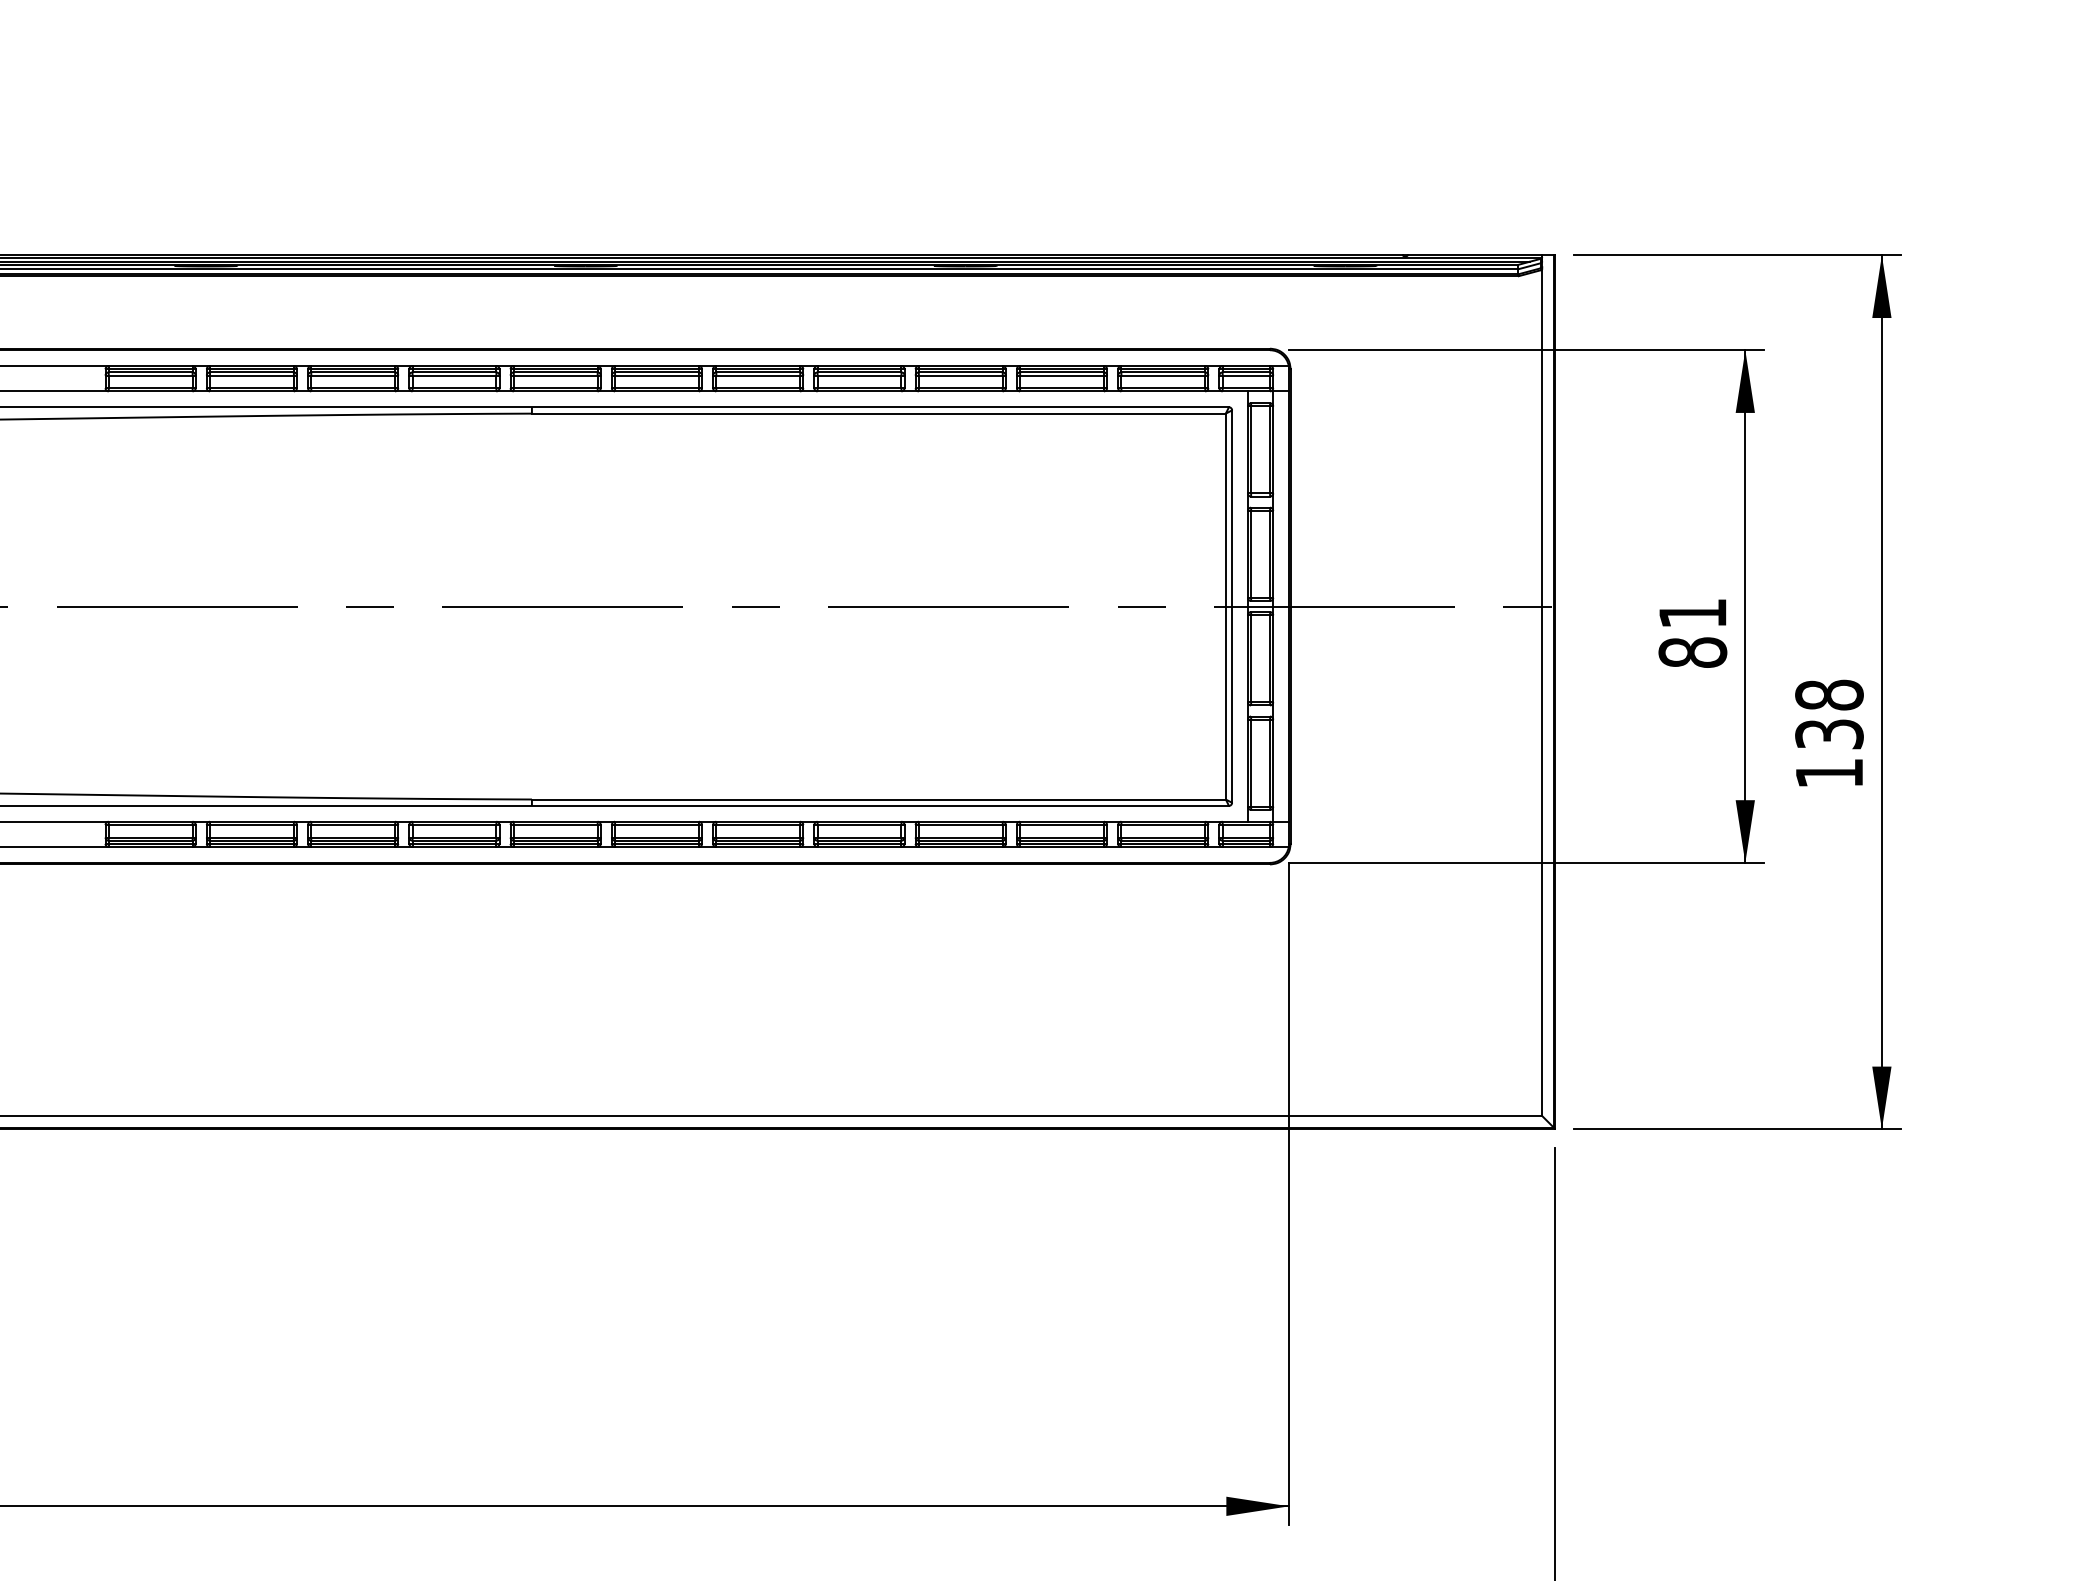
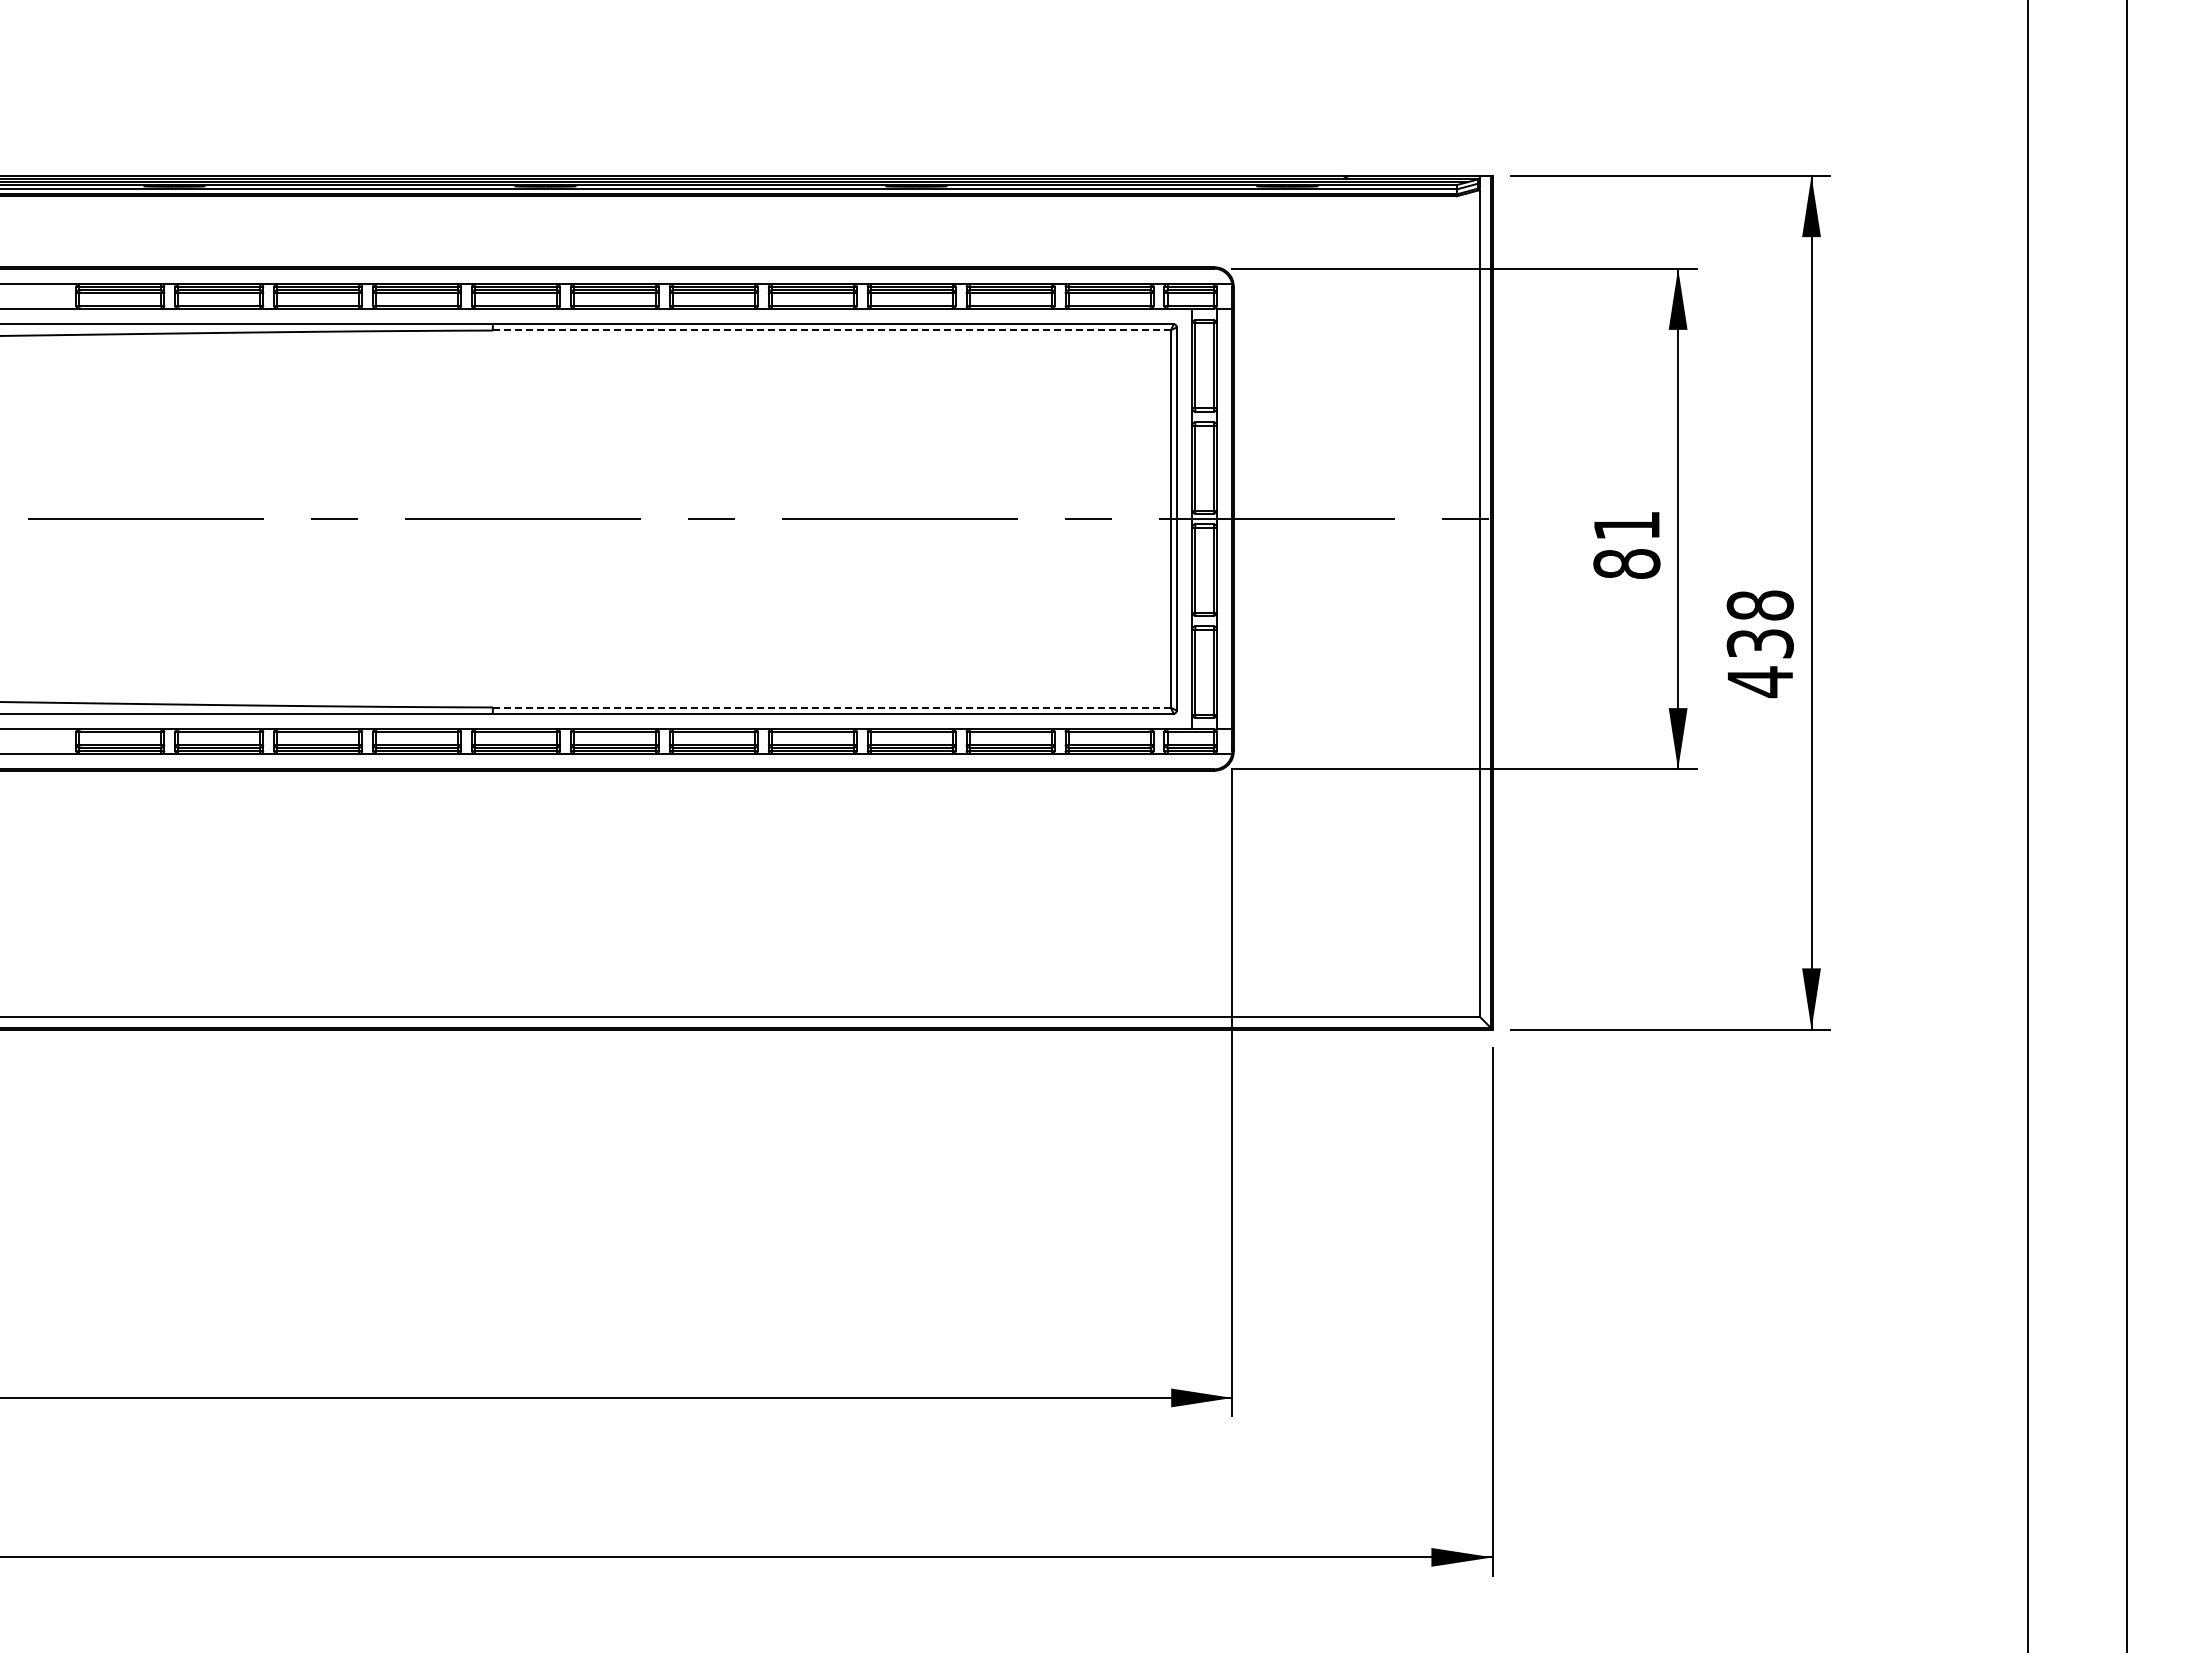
line: (878, 413) -> (831, 330), solid -> dashed
text: (1828, 773) -> (1759, 682), 138 -> 438
line: (878, 799) -> (831, 707), solid -> dashed

